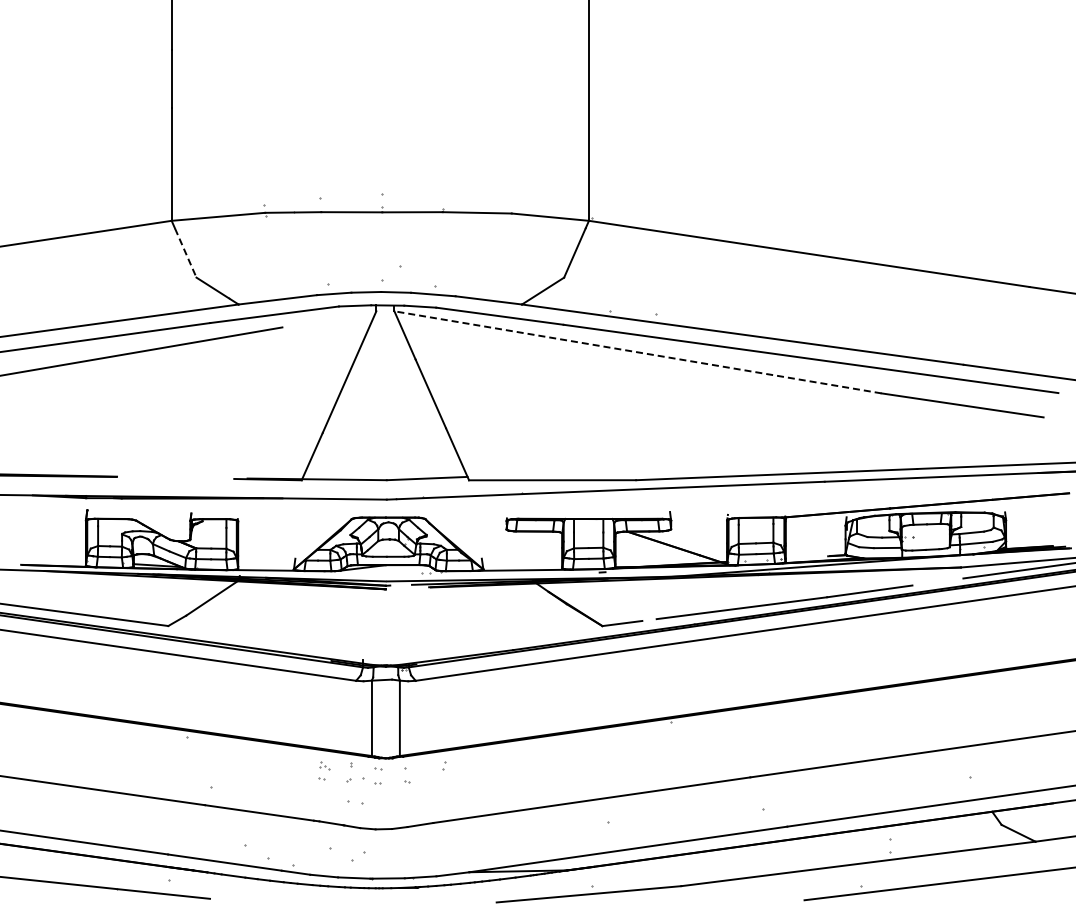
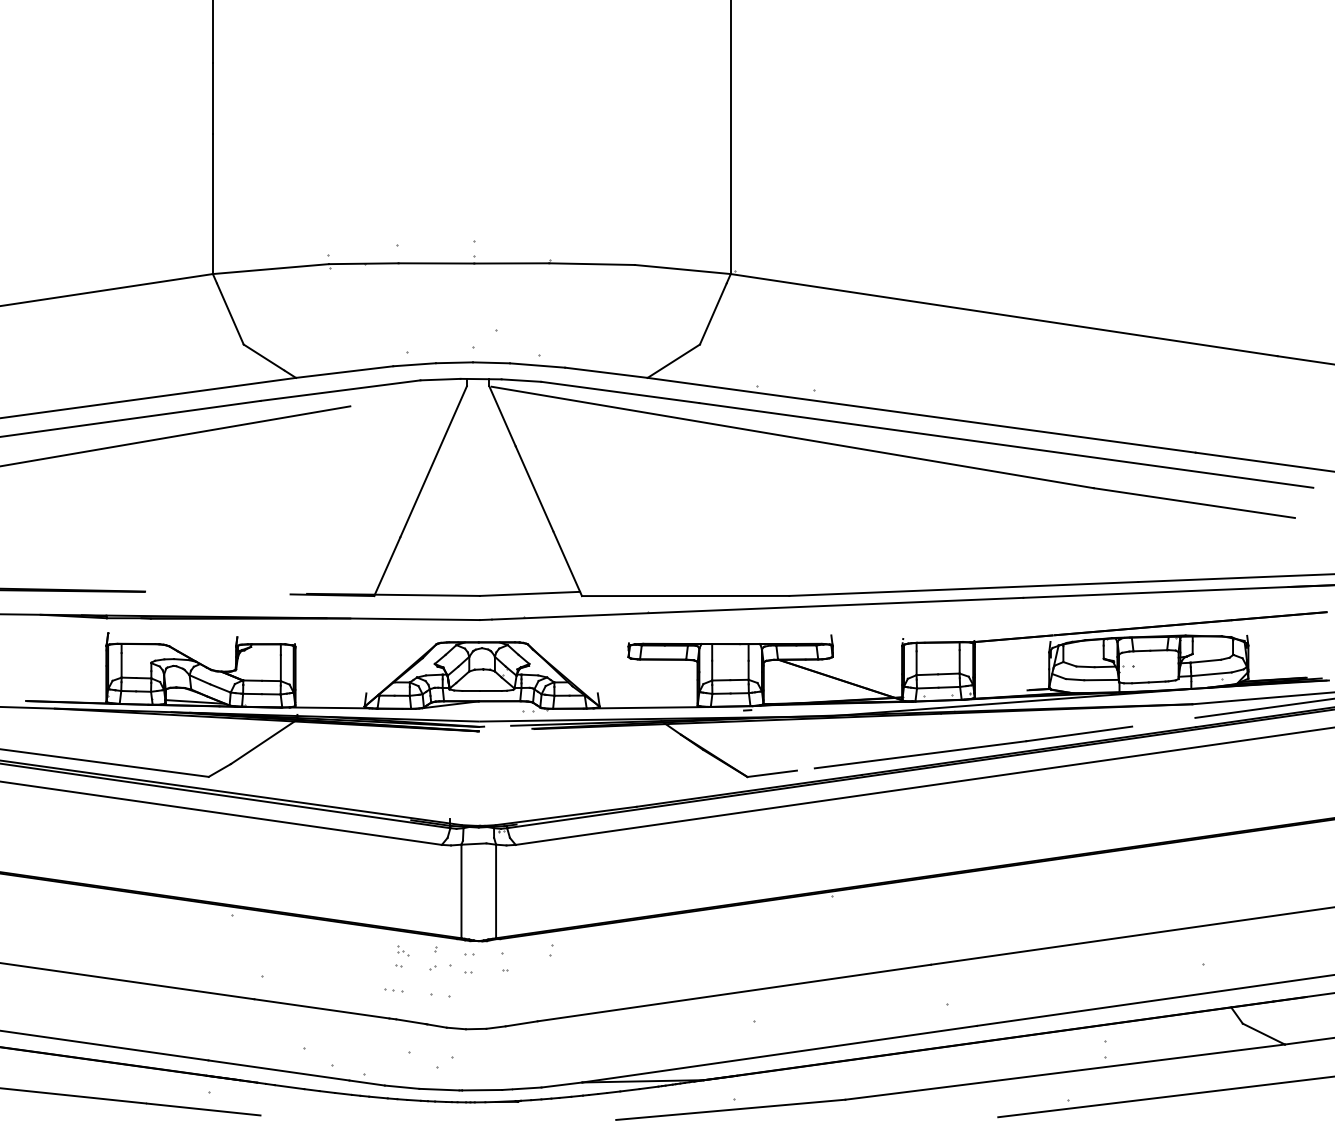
line: (185, 253) -> (230, 314), dashed -> solid
line: (639, 352) -> (793, 437), dashed -> solid
part: (317, 798) -> (393, 990), added

